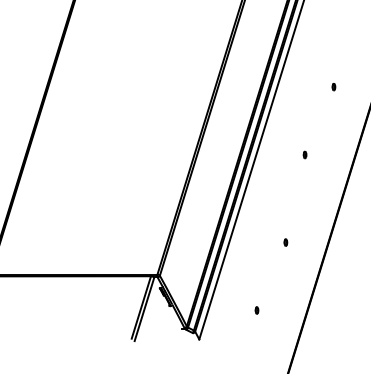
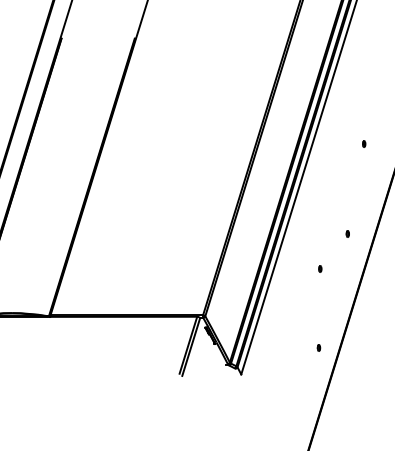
part: (304, 154) -> (347, 233), moved
part: (286, 242) -> (320, 268), moved
part: (256, 309) -> (318, 347), moved

